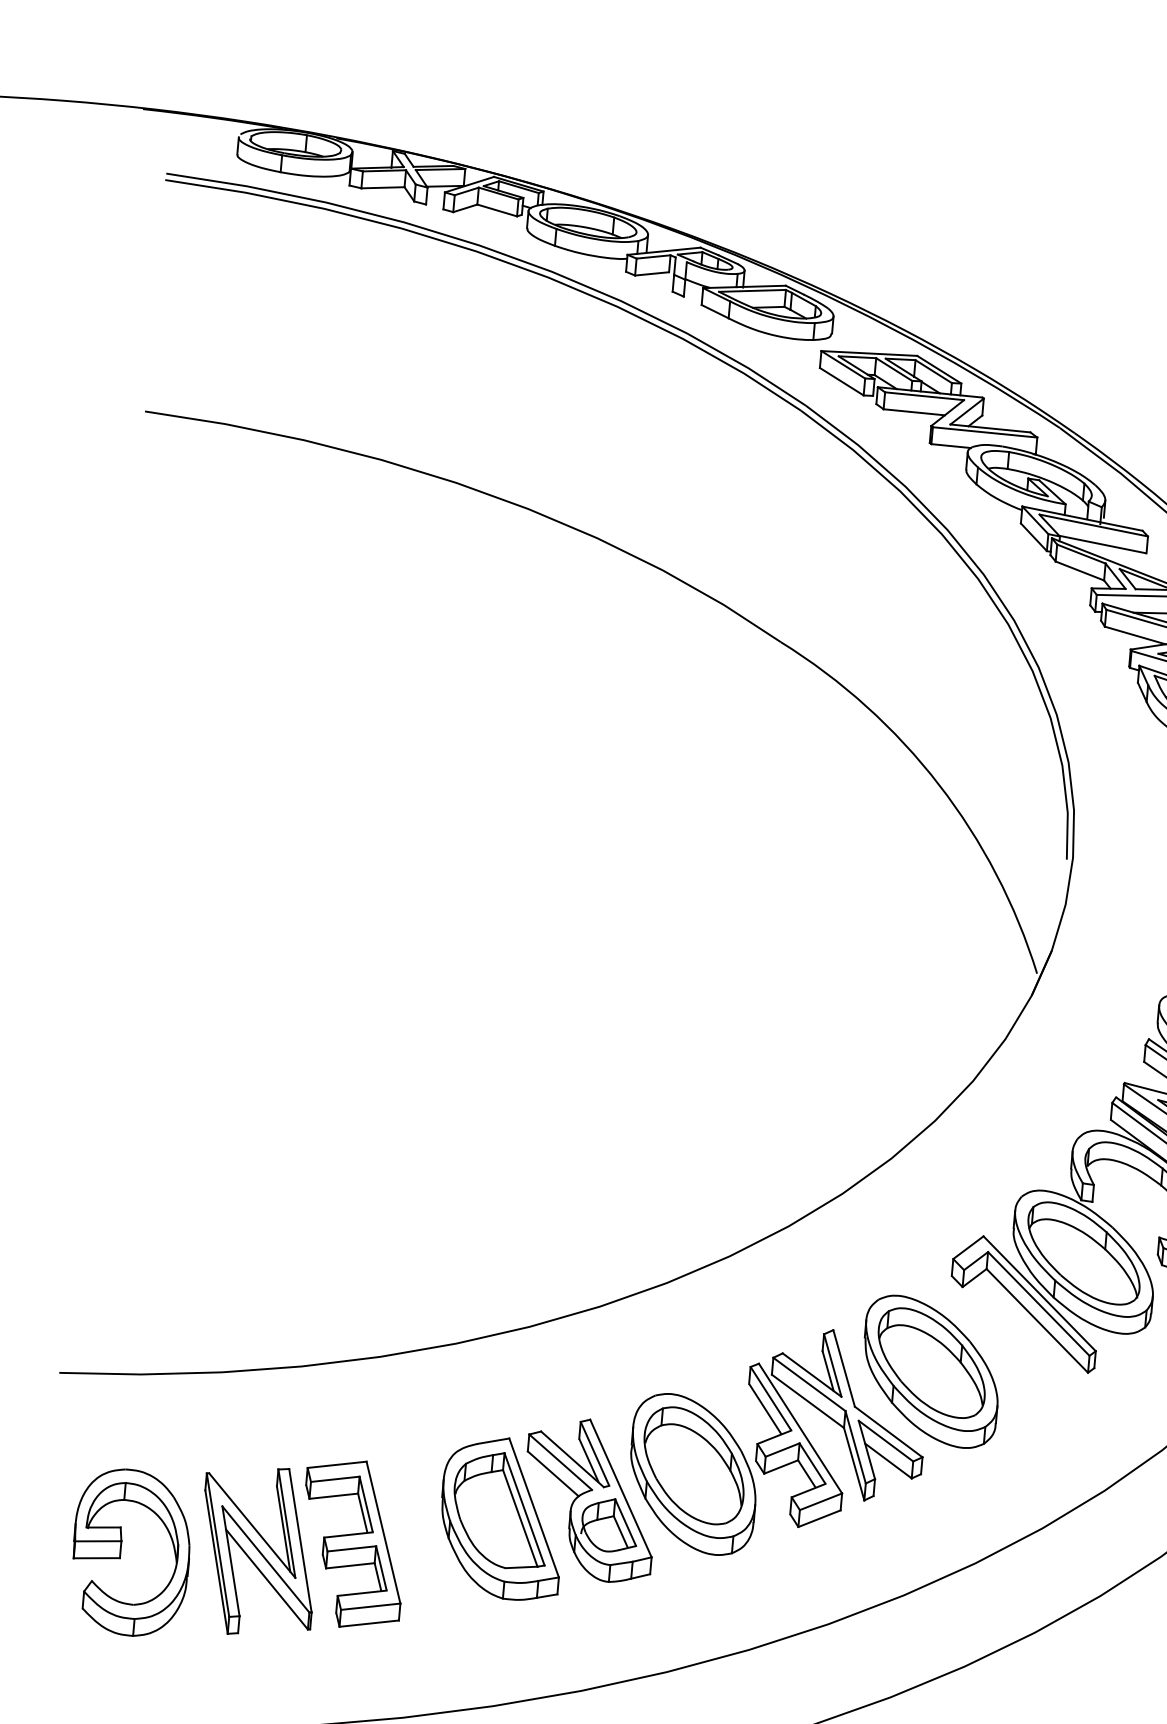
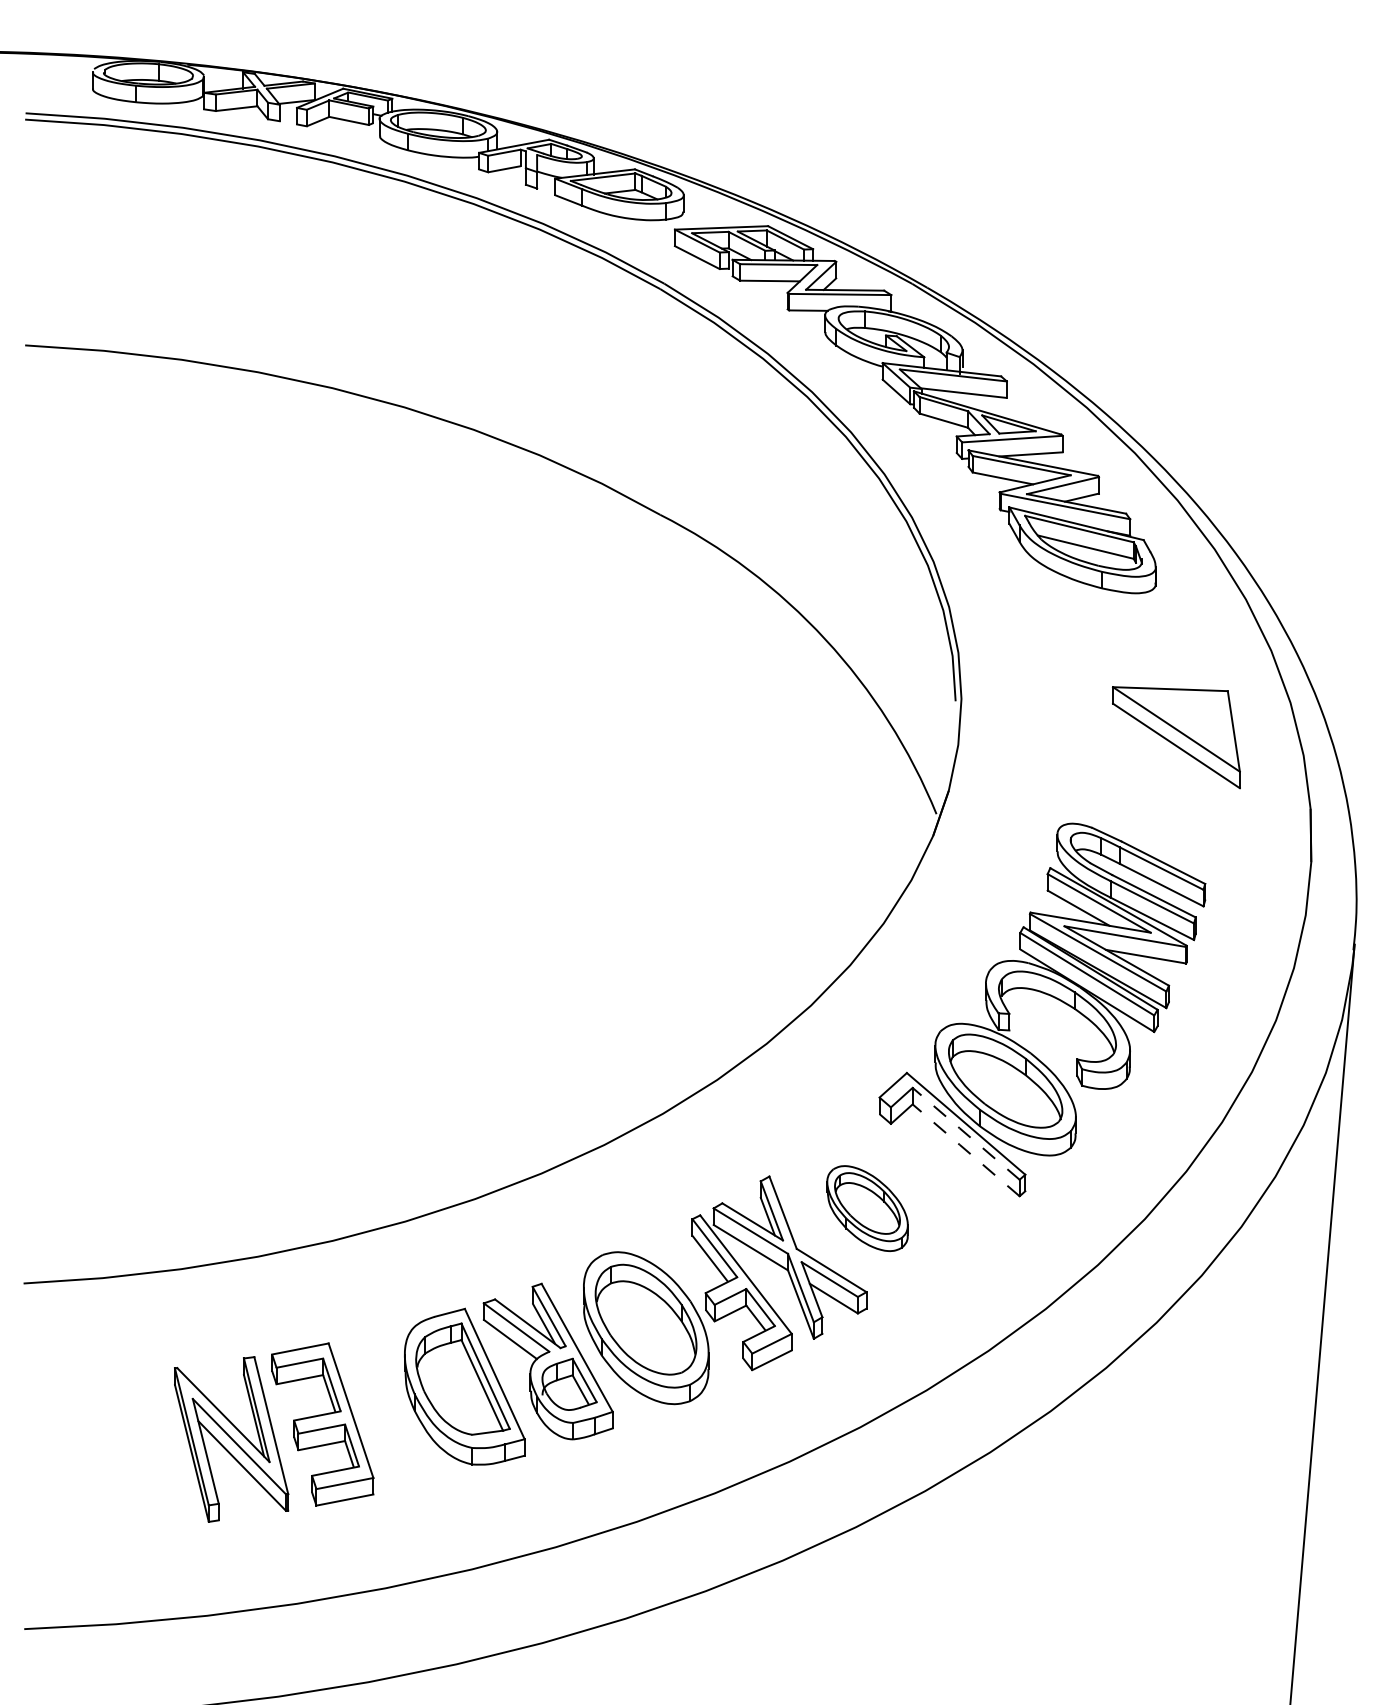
line: (1038, 1302) -> (965, 1132), solid -> dashed
line: (1036, 1319) -> (965, 1149), solid -> dashed
part: (931, 1371) -> (867, 1208), size x0.6
part: (120, 1551) -> (98, 1451), removed

